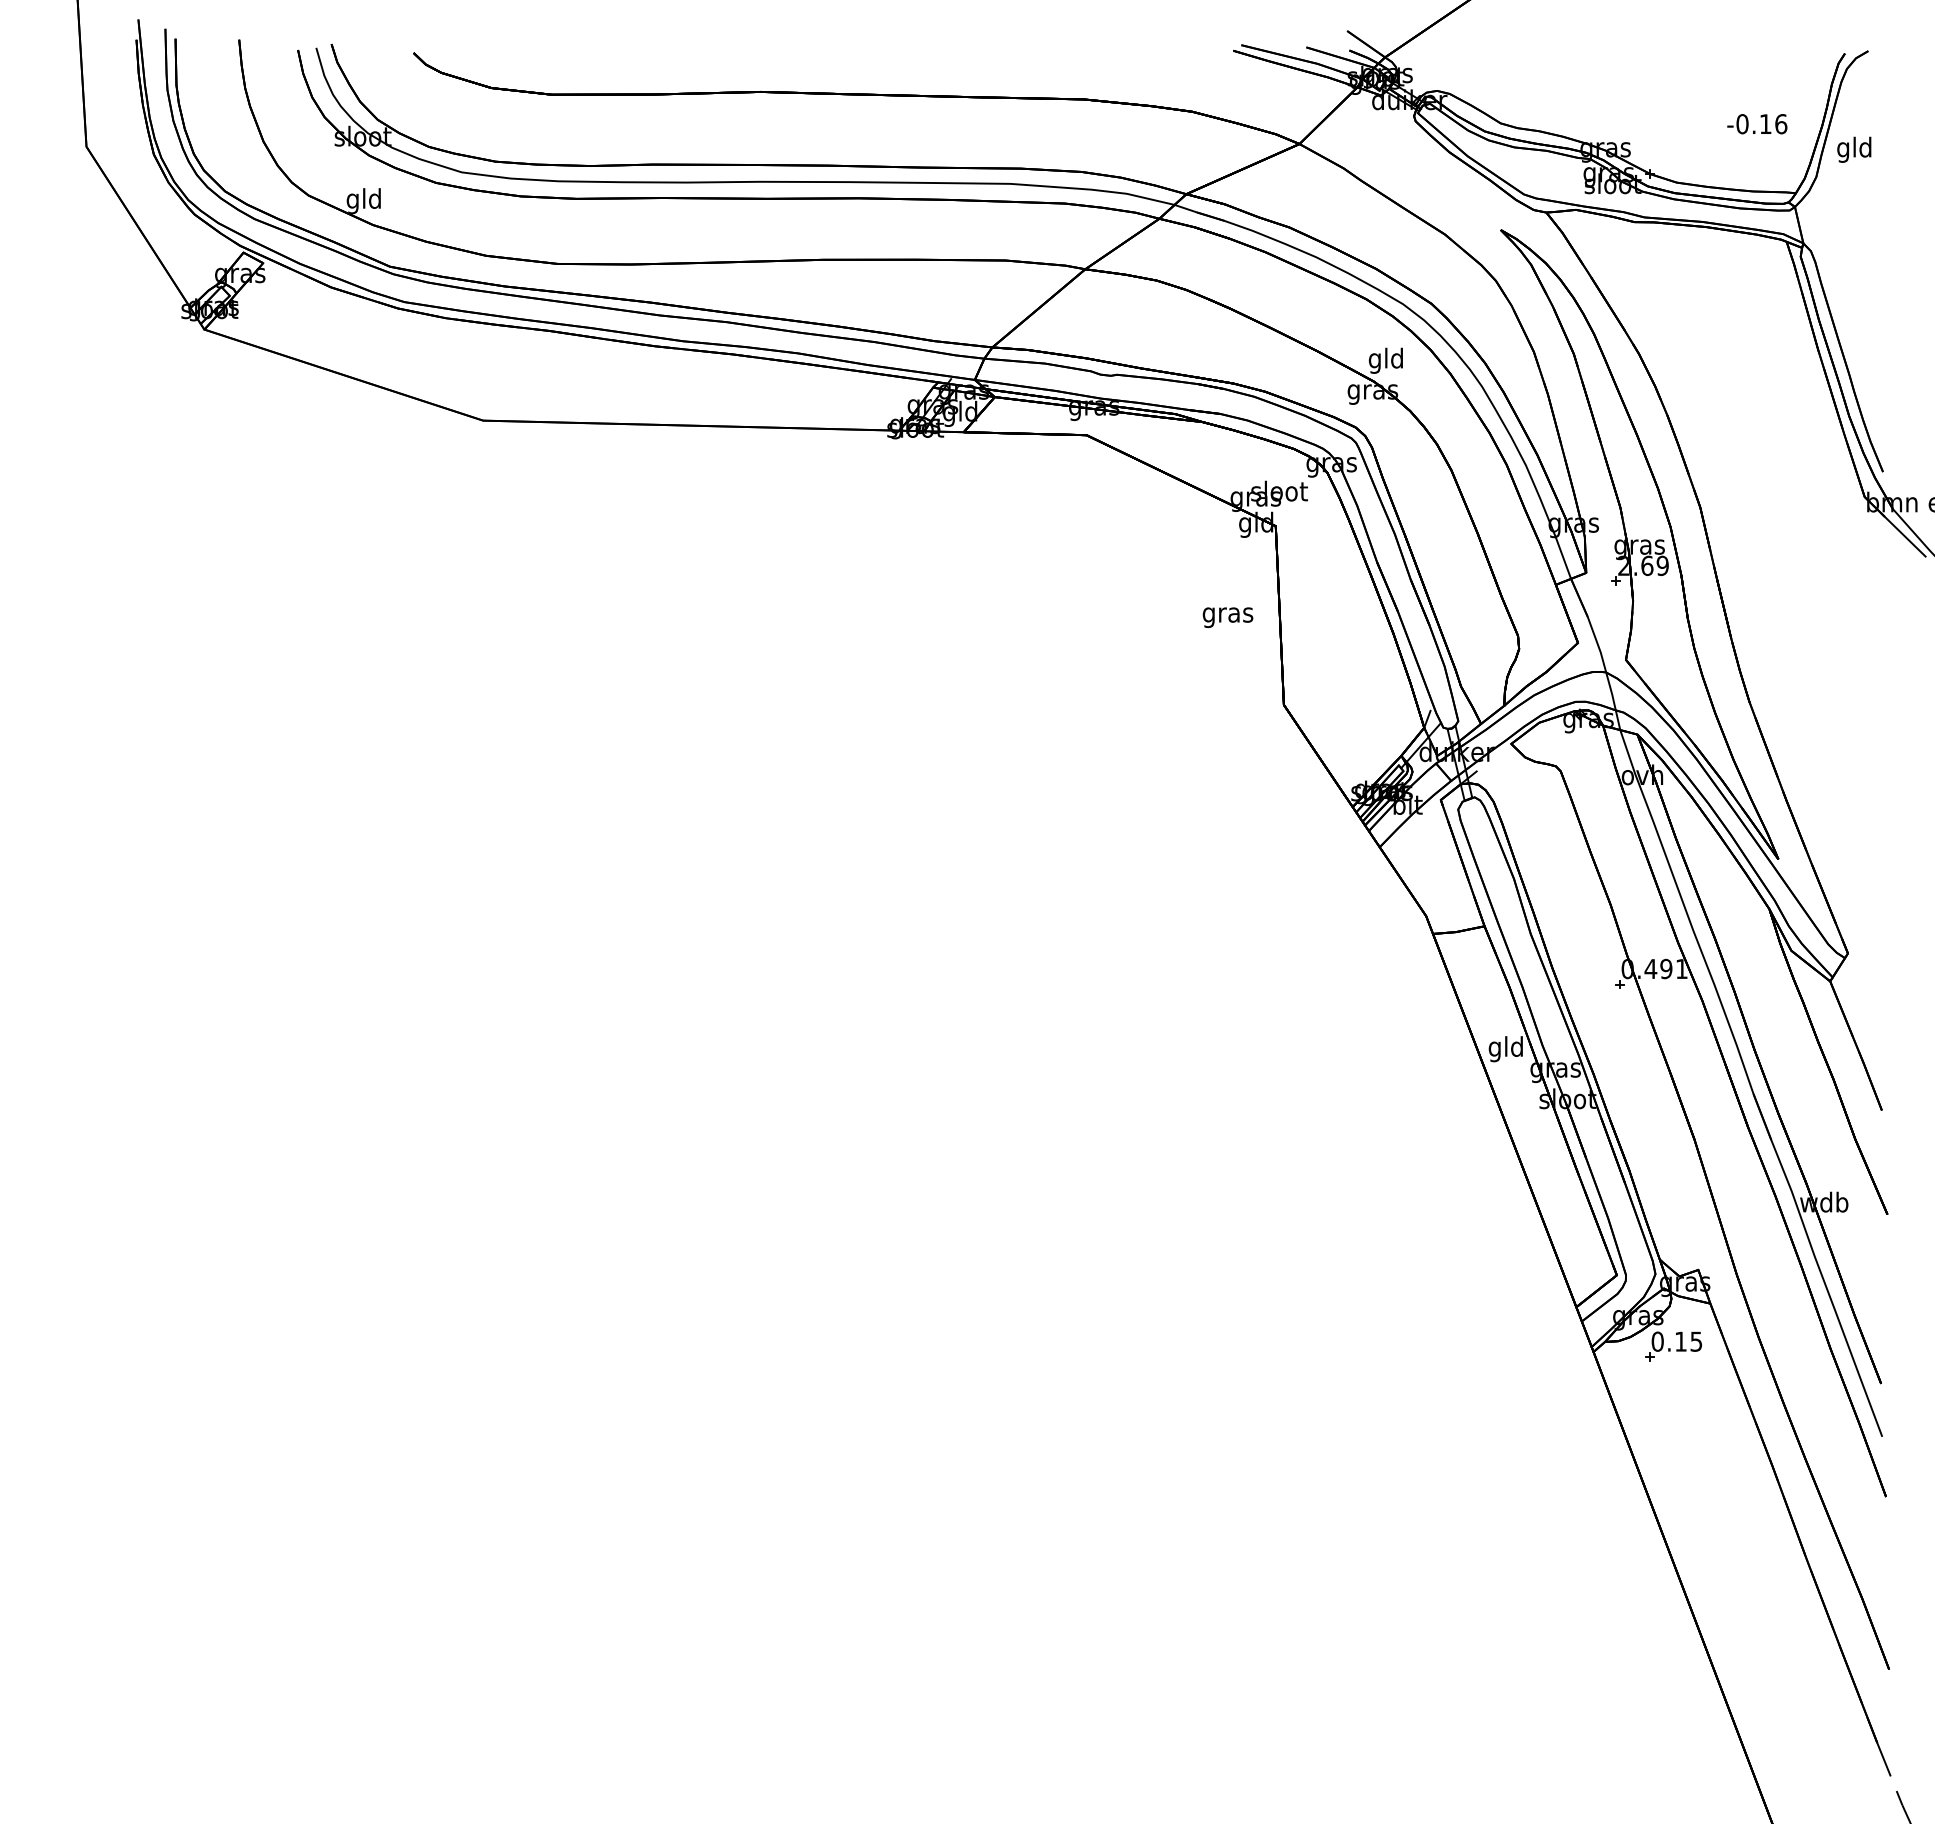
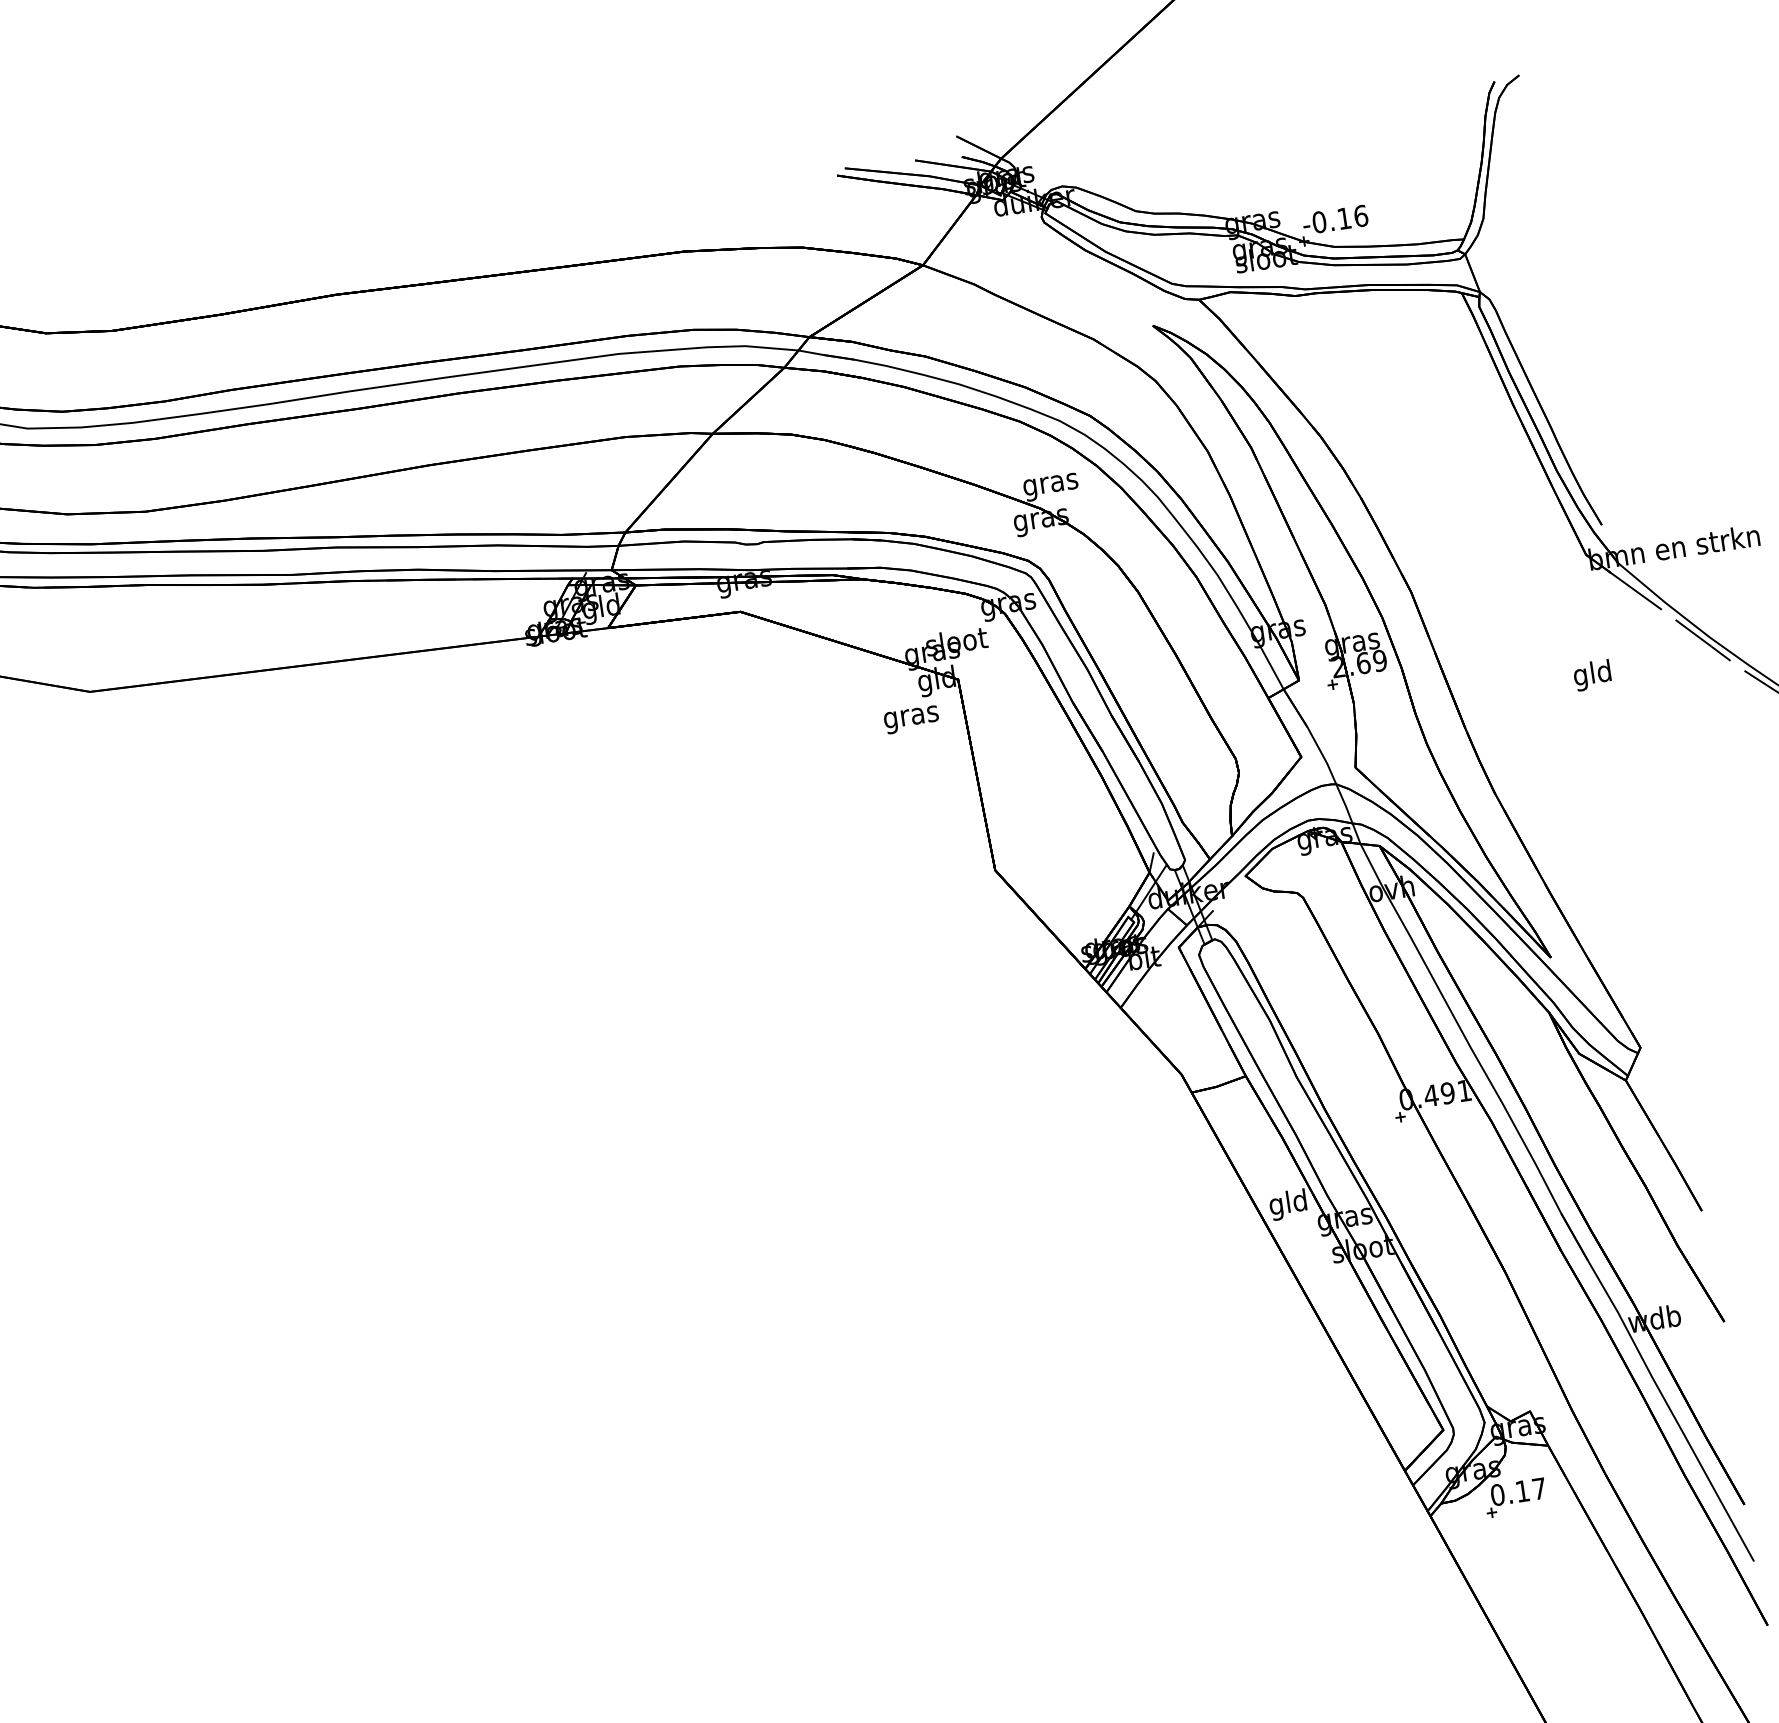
text: (1757, 124) -> (1335, 220), moved
text: (1854, 149) -> (1592, 675), moved
text: (1386, 360) -> (1050, 484), gld -> gras
text: (1227, 617) -> (911, 719), moved
text: (1696, 1341) -> (1539, 1488), 0.15 -> 0.17

